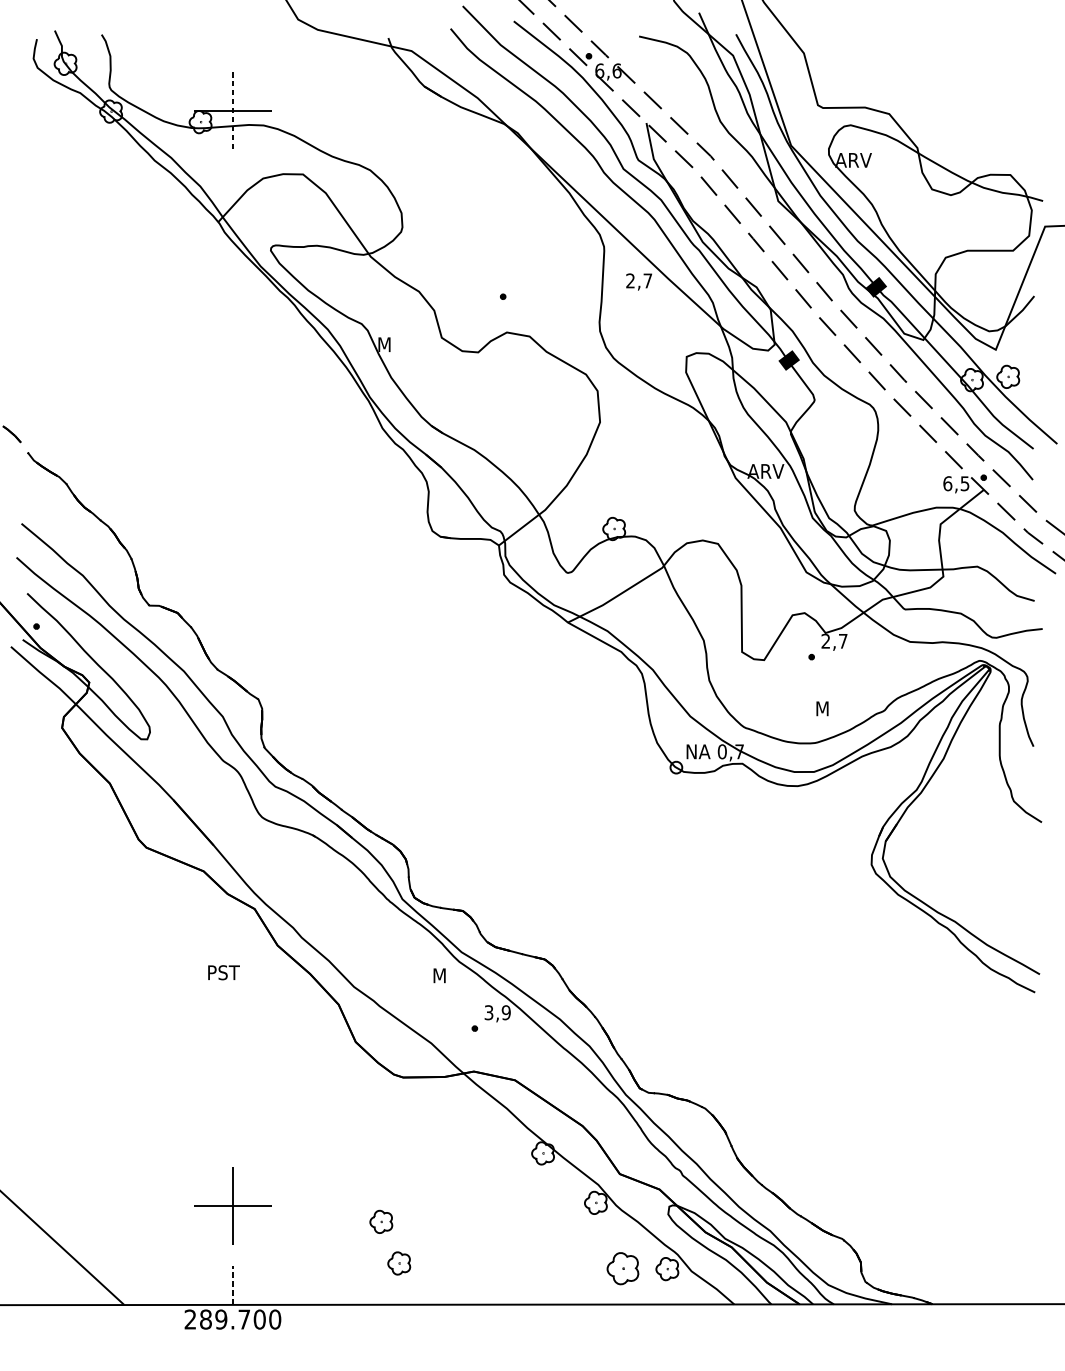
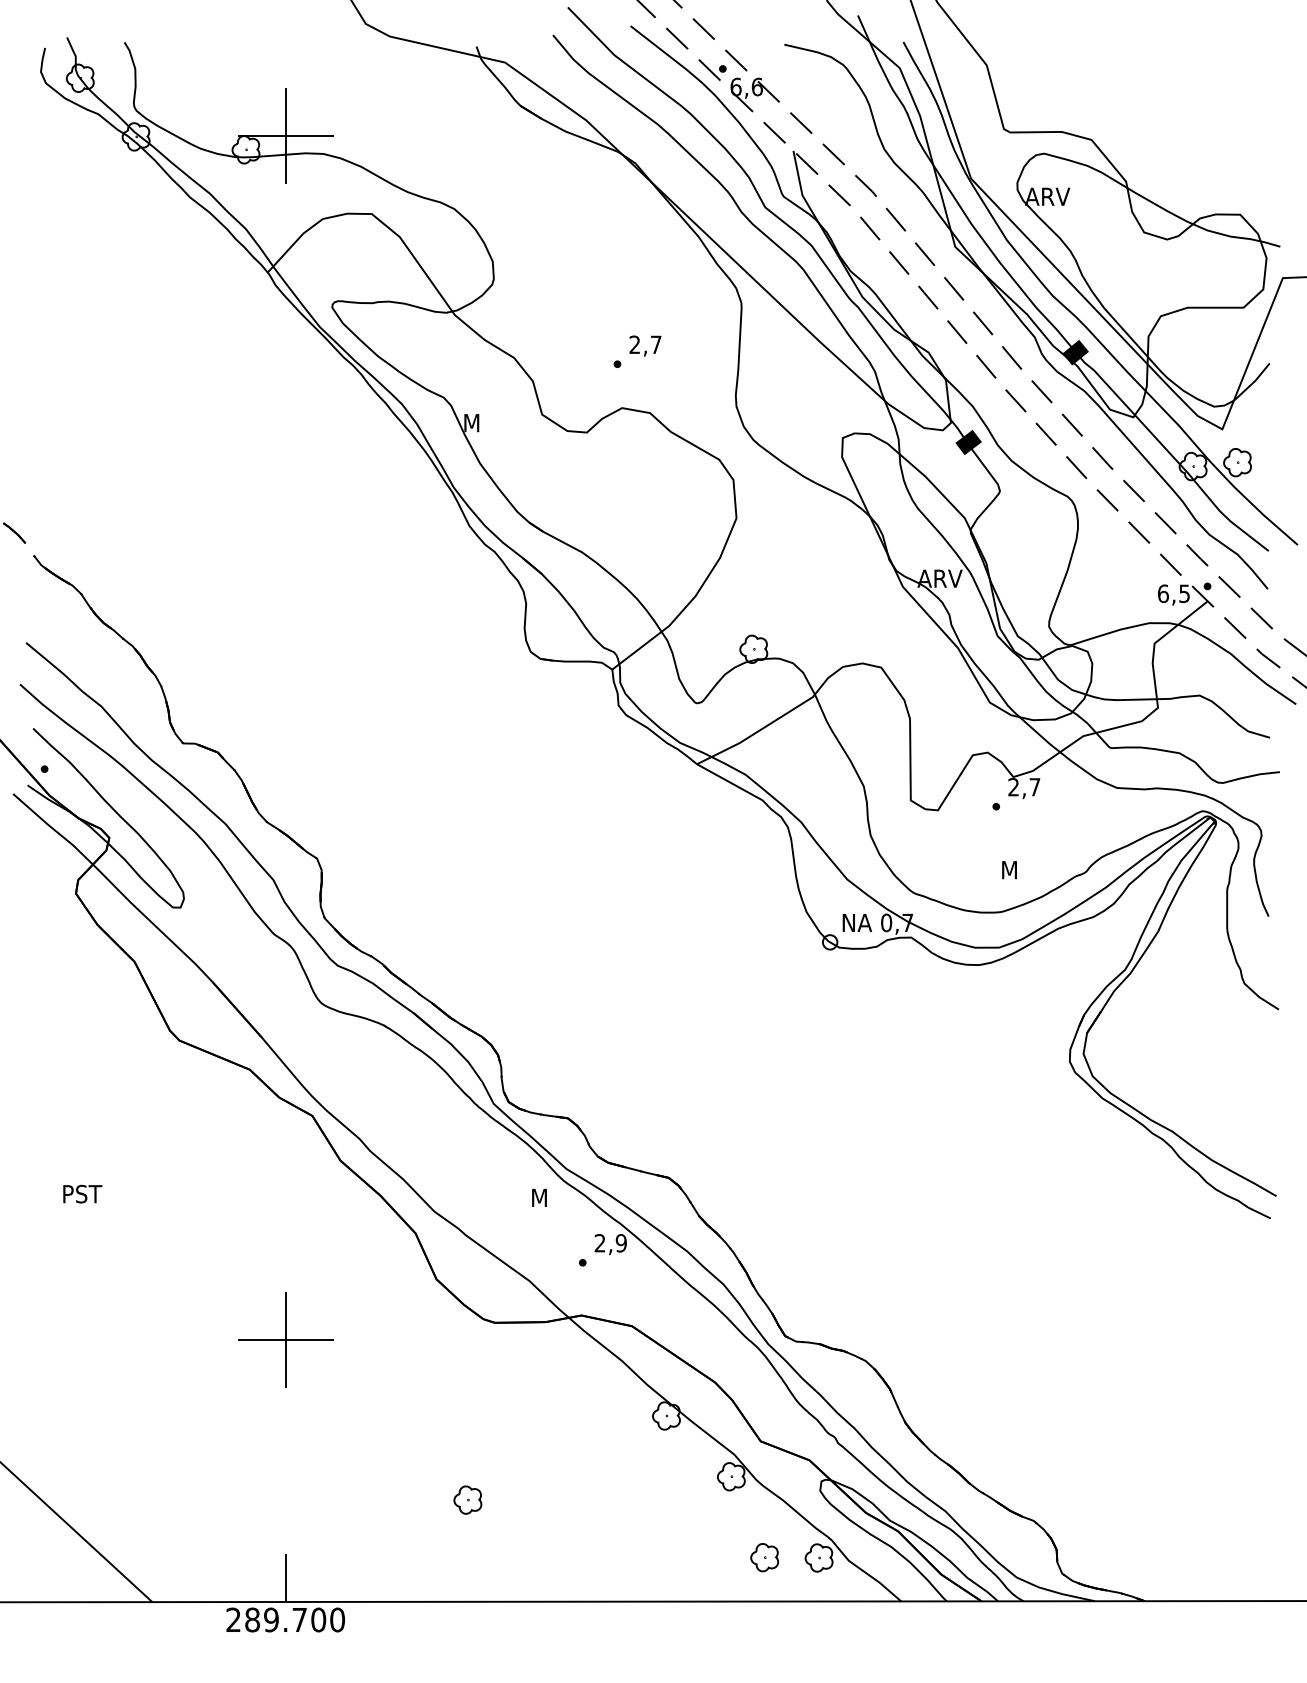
line: (232, 111) -> (285, 136), dashed -> solid
text: (639, 281) -> (645, 345), moved
text: (223, 972) -> (82, 1193), moved
text: (488, 1012) -> (599, 1243), 3,9 -> 2,9
part: (232, 1205) -> (285, 1339), moved
part: (398, 1262) -> (489, 1550), removed
part: (622, 1268) -> (764, 1557), size x0.71
line: (232, 1284) -> (285, 1577), dashed -> solid

